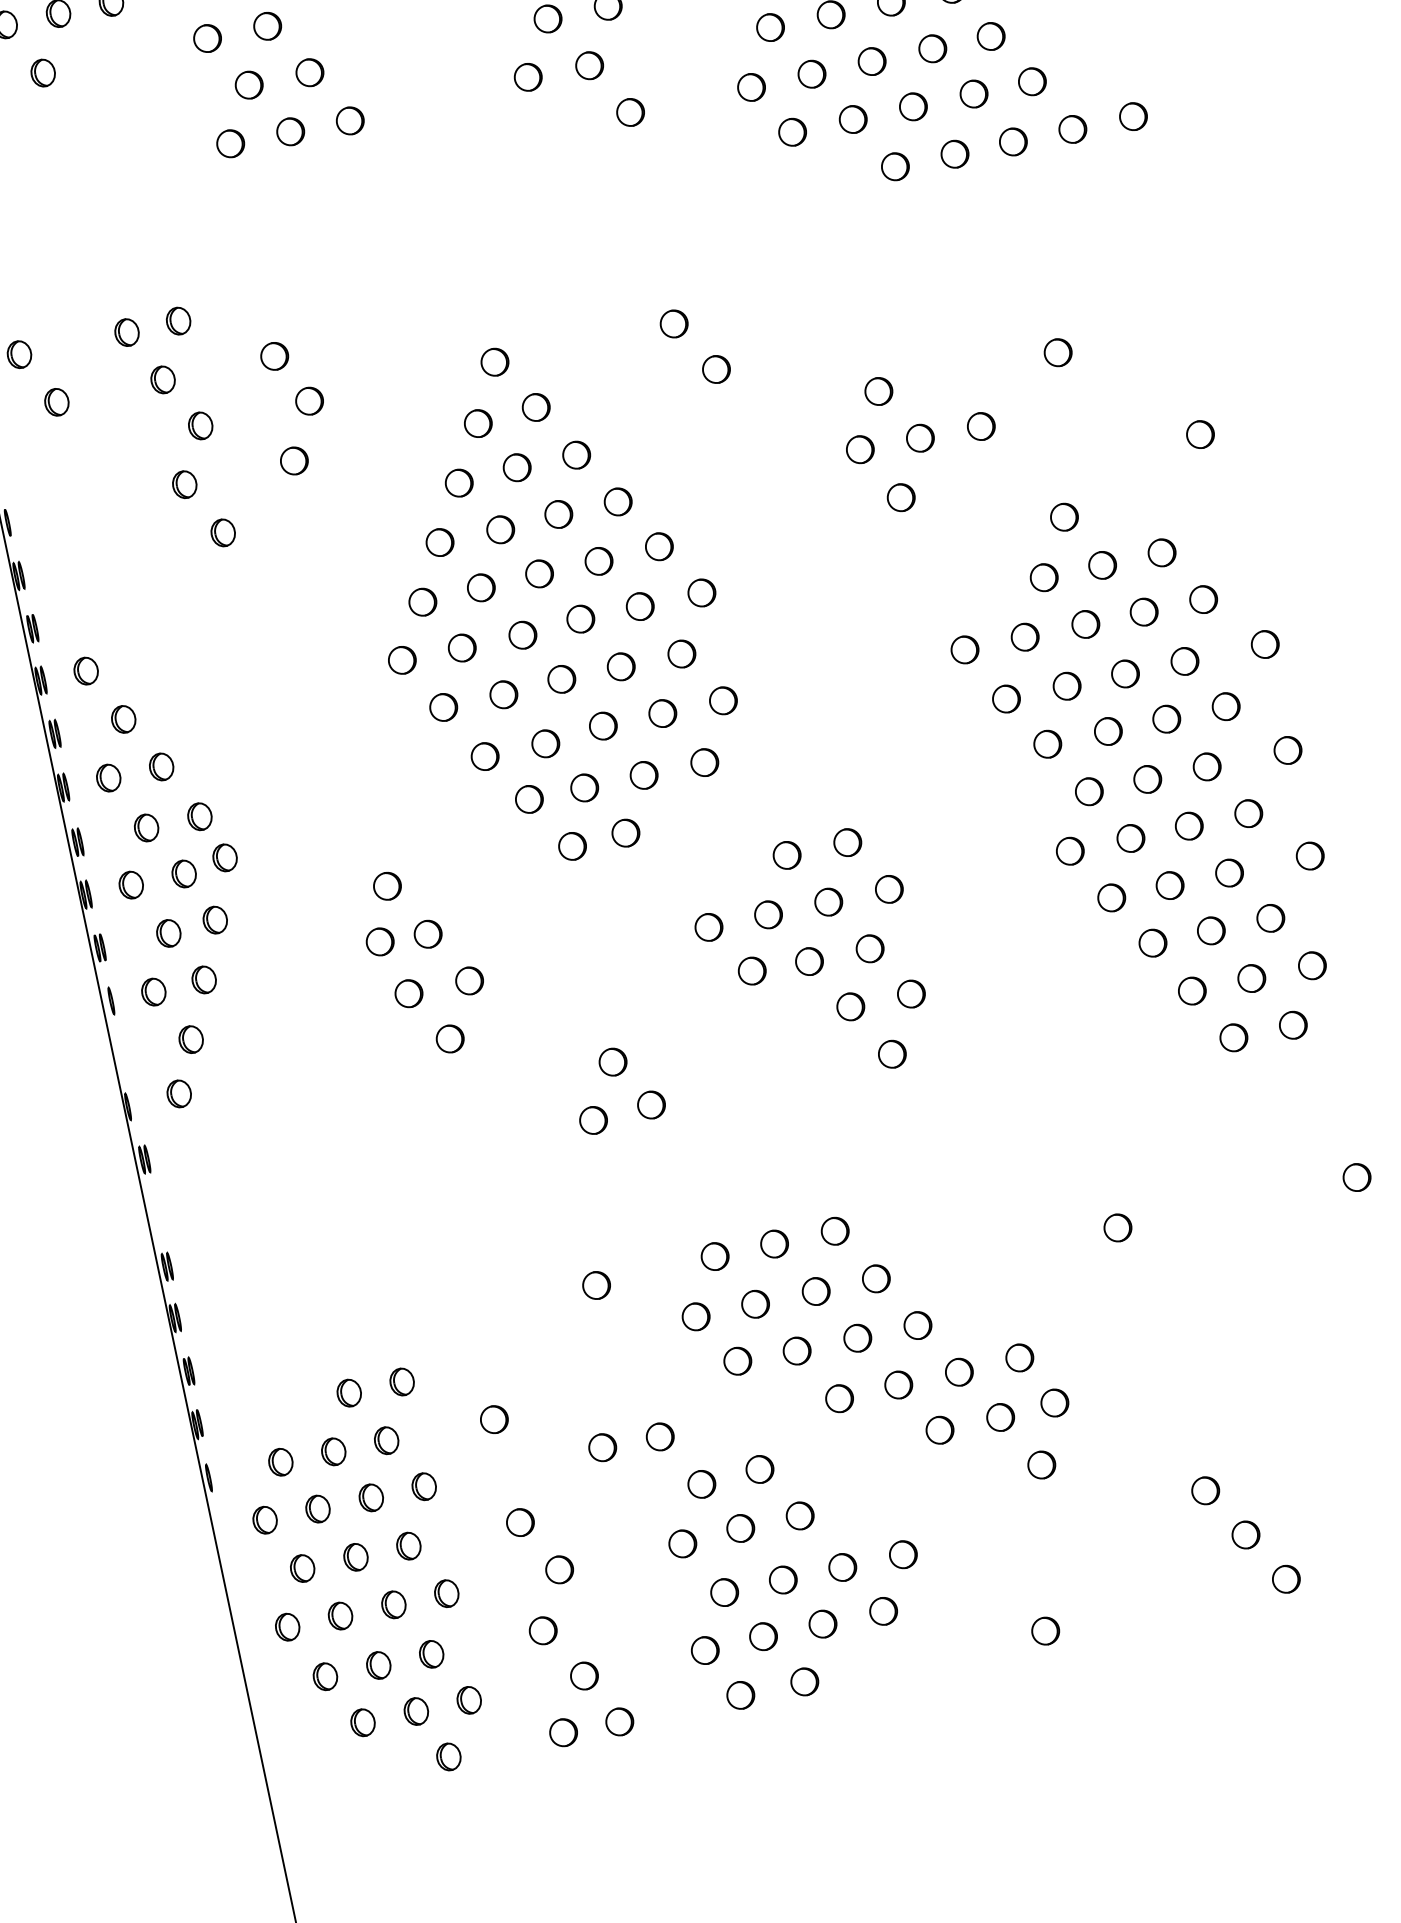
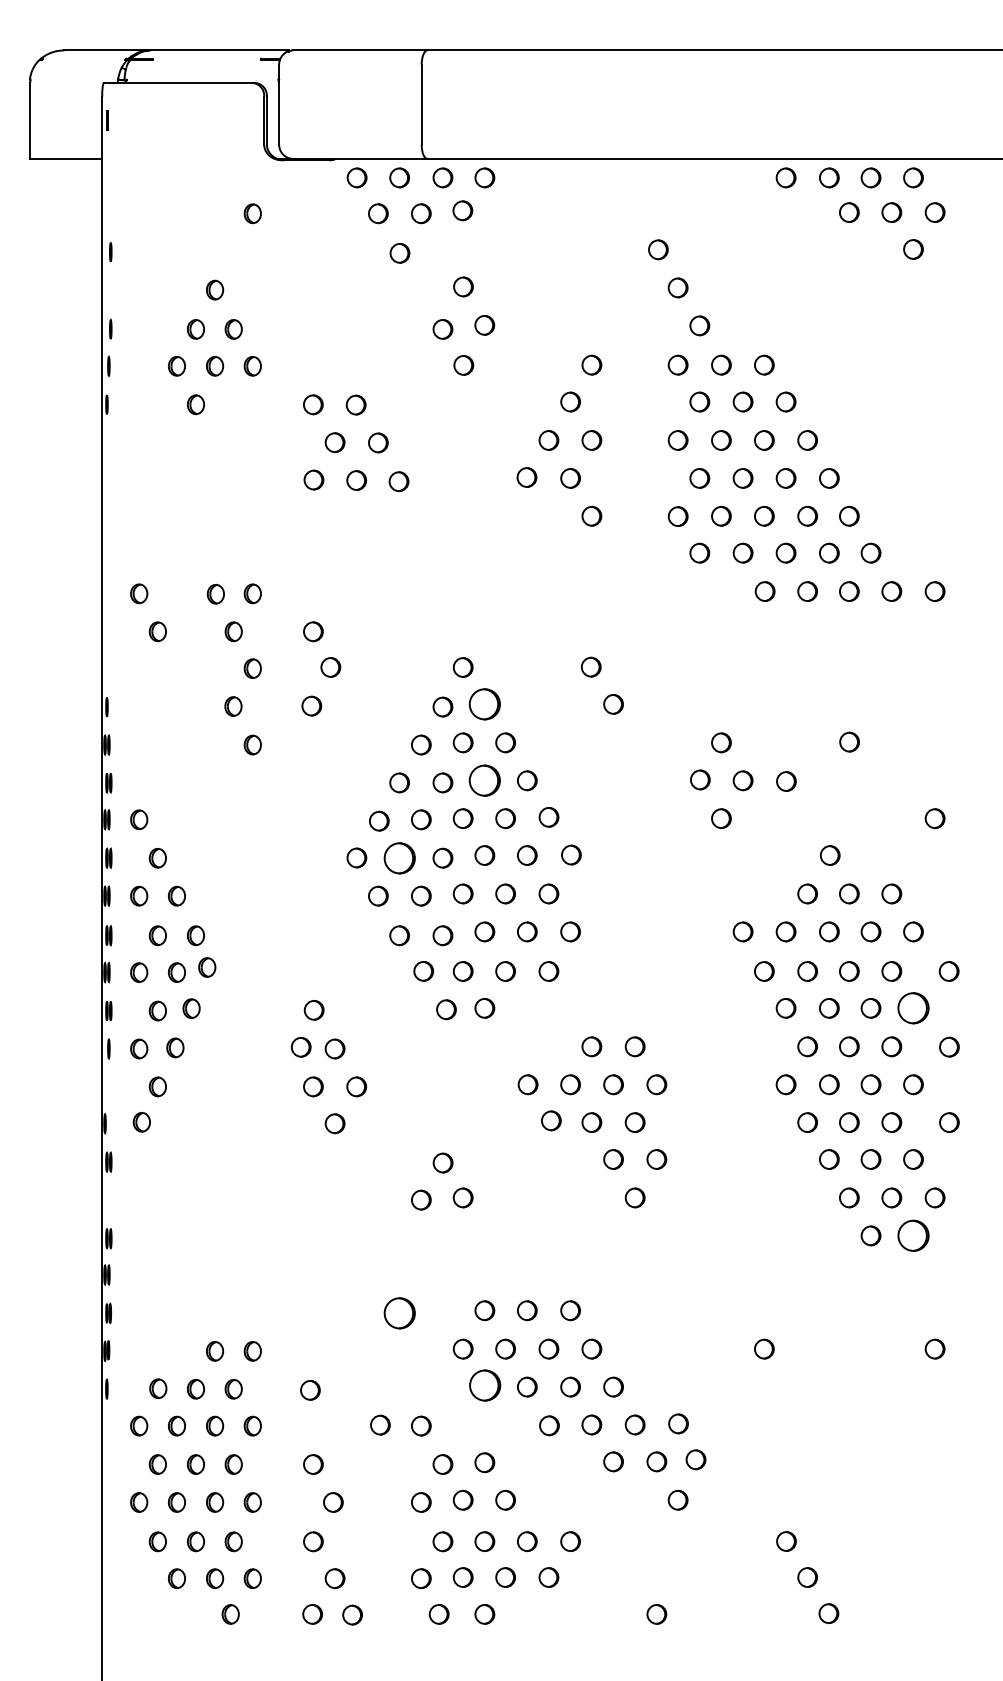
part: (535, 407) -> (484, 704), size x1.6
part: (558, 514) -> (484, 780), size x1.6
part: (461, 647) -> (399, 857), size x1.6
circle: (1226, 706) -> (913, 1008), size x1.6
part: (1293, 1024) -> (913, 1235), size x1.6
circle: (596, 1285) -> (399, 1313), size x1.6
circle: (738, 1361) -> (485, 1385), size x1.6

